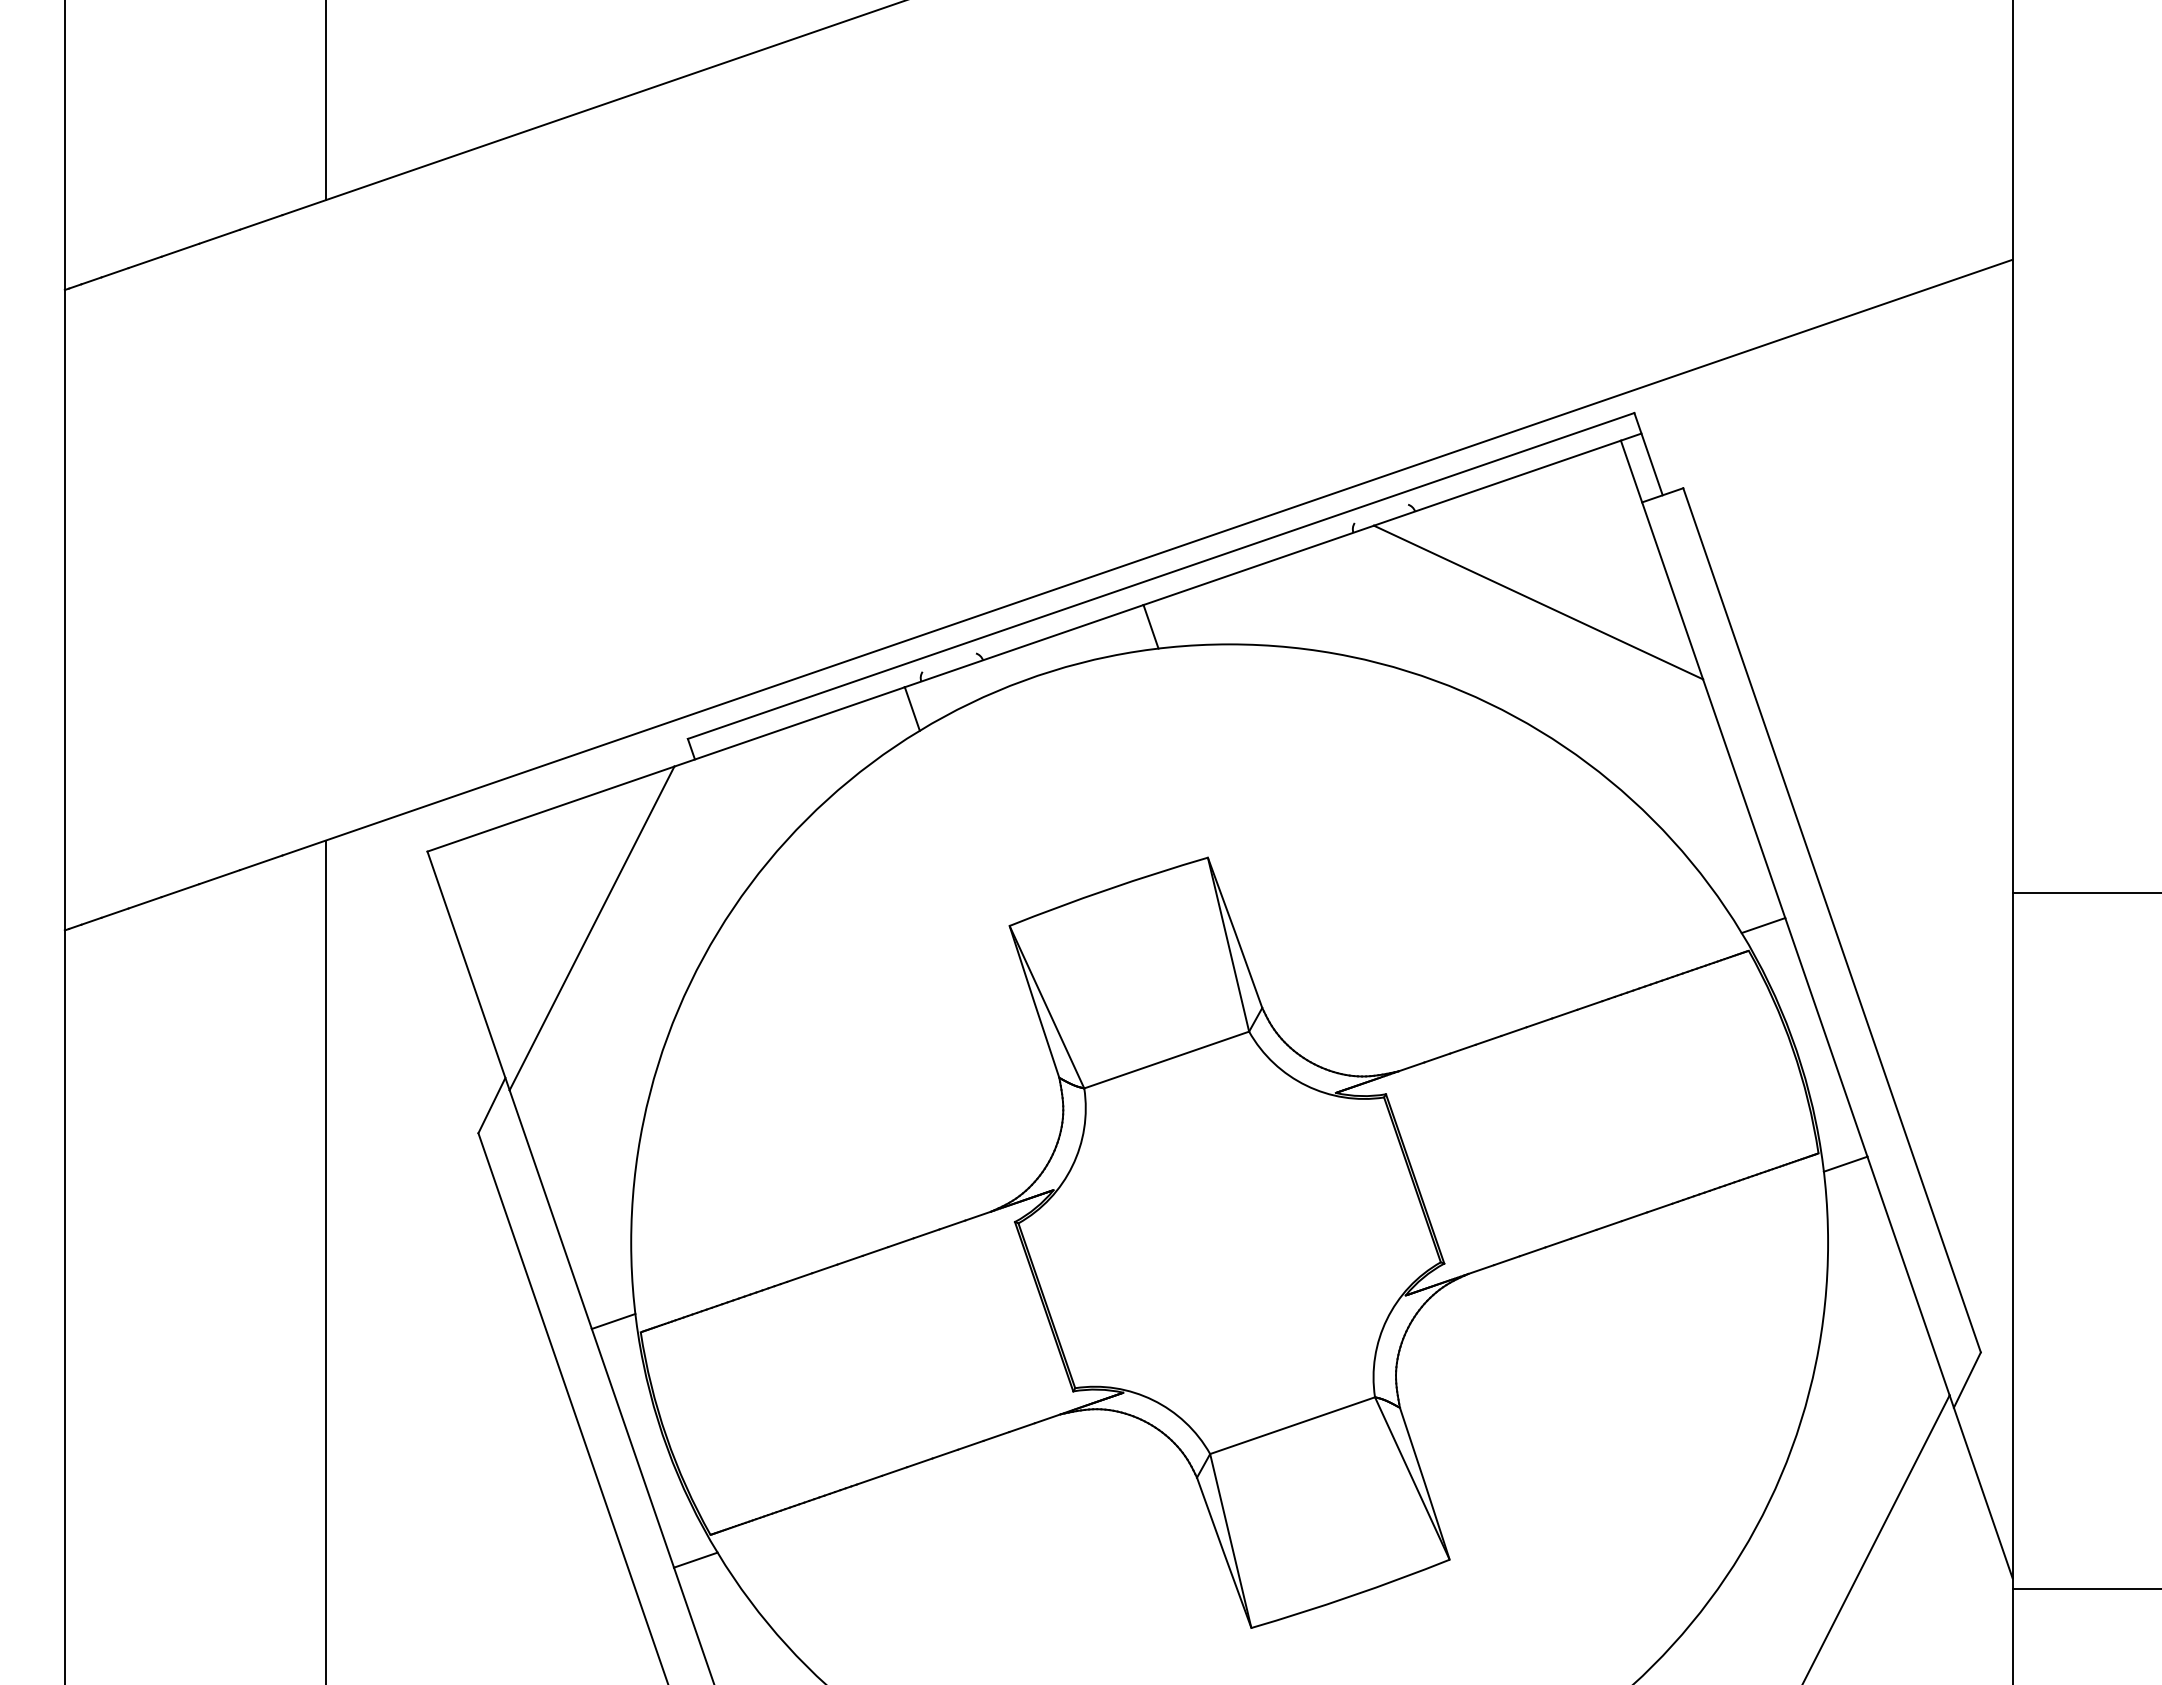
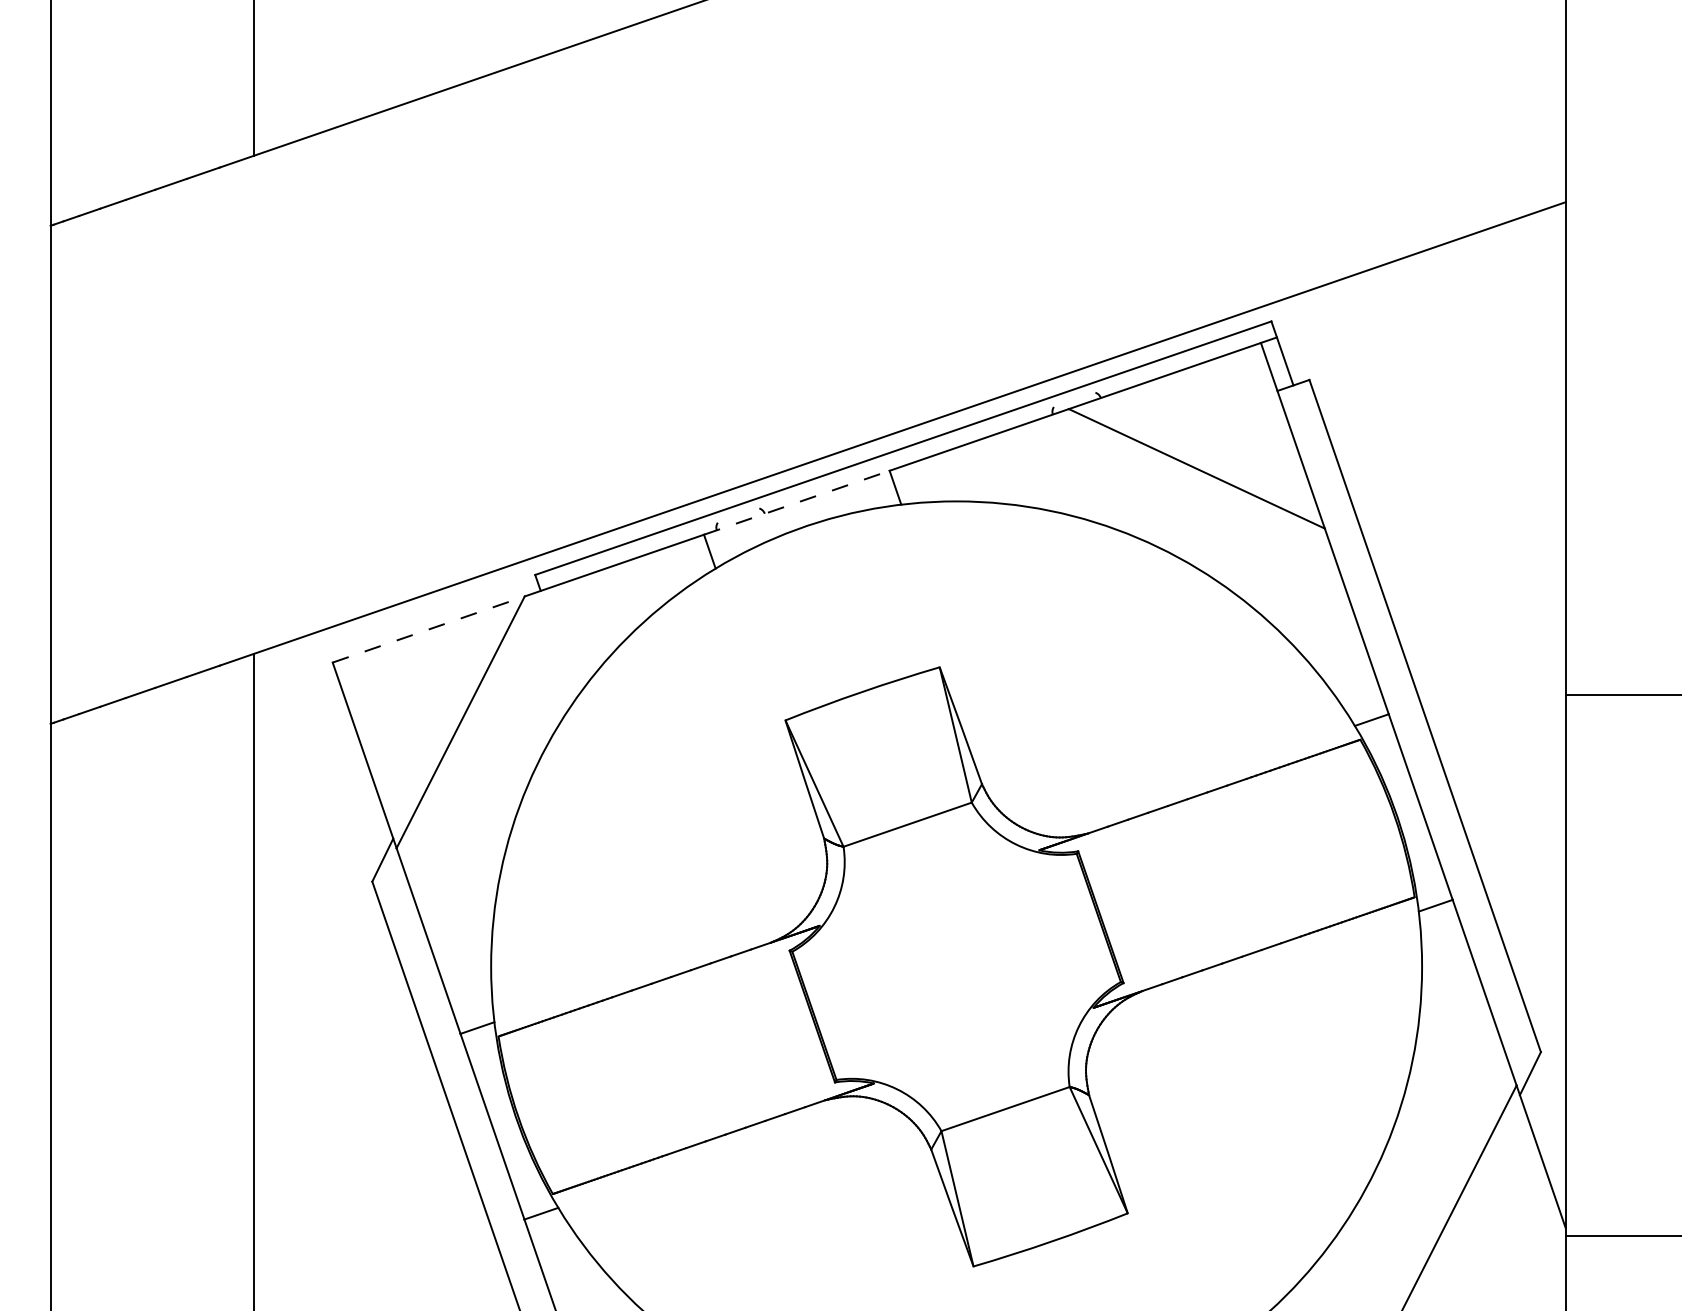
line: (1024, 645) -> (797, 502), solid -> dashed
line: (550, 809) -> (428, 629), solid -> dashed

